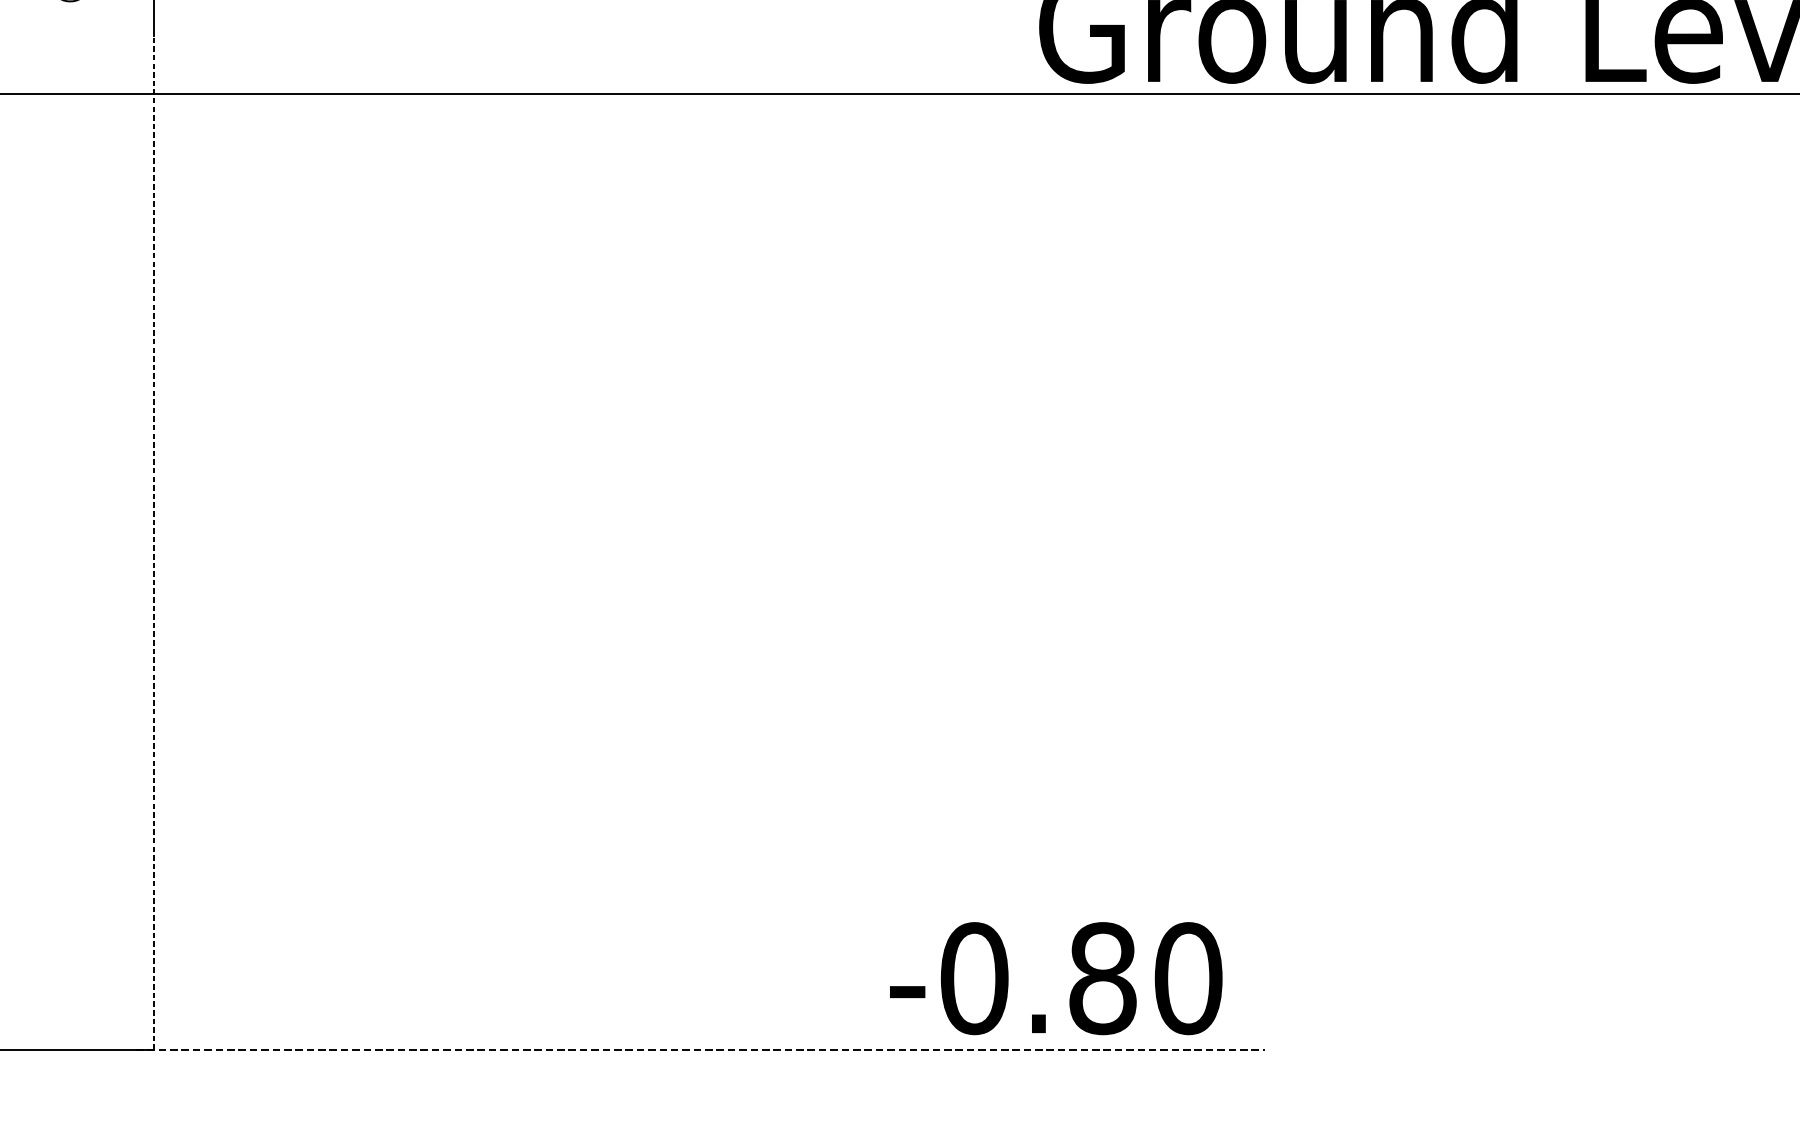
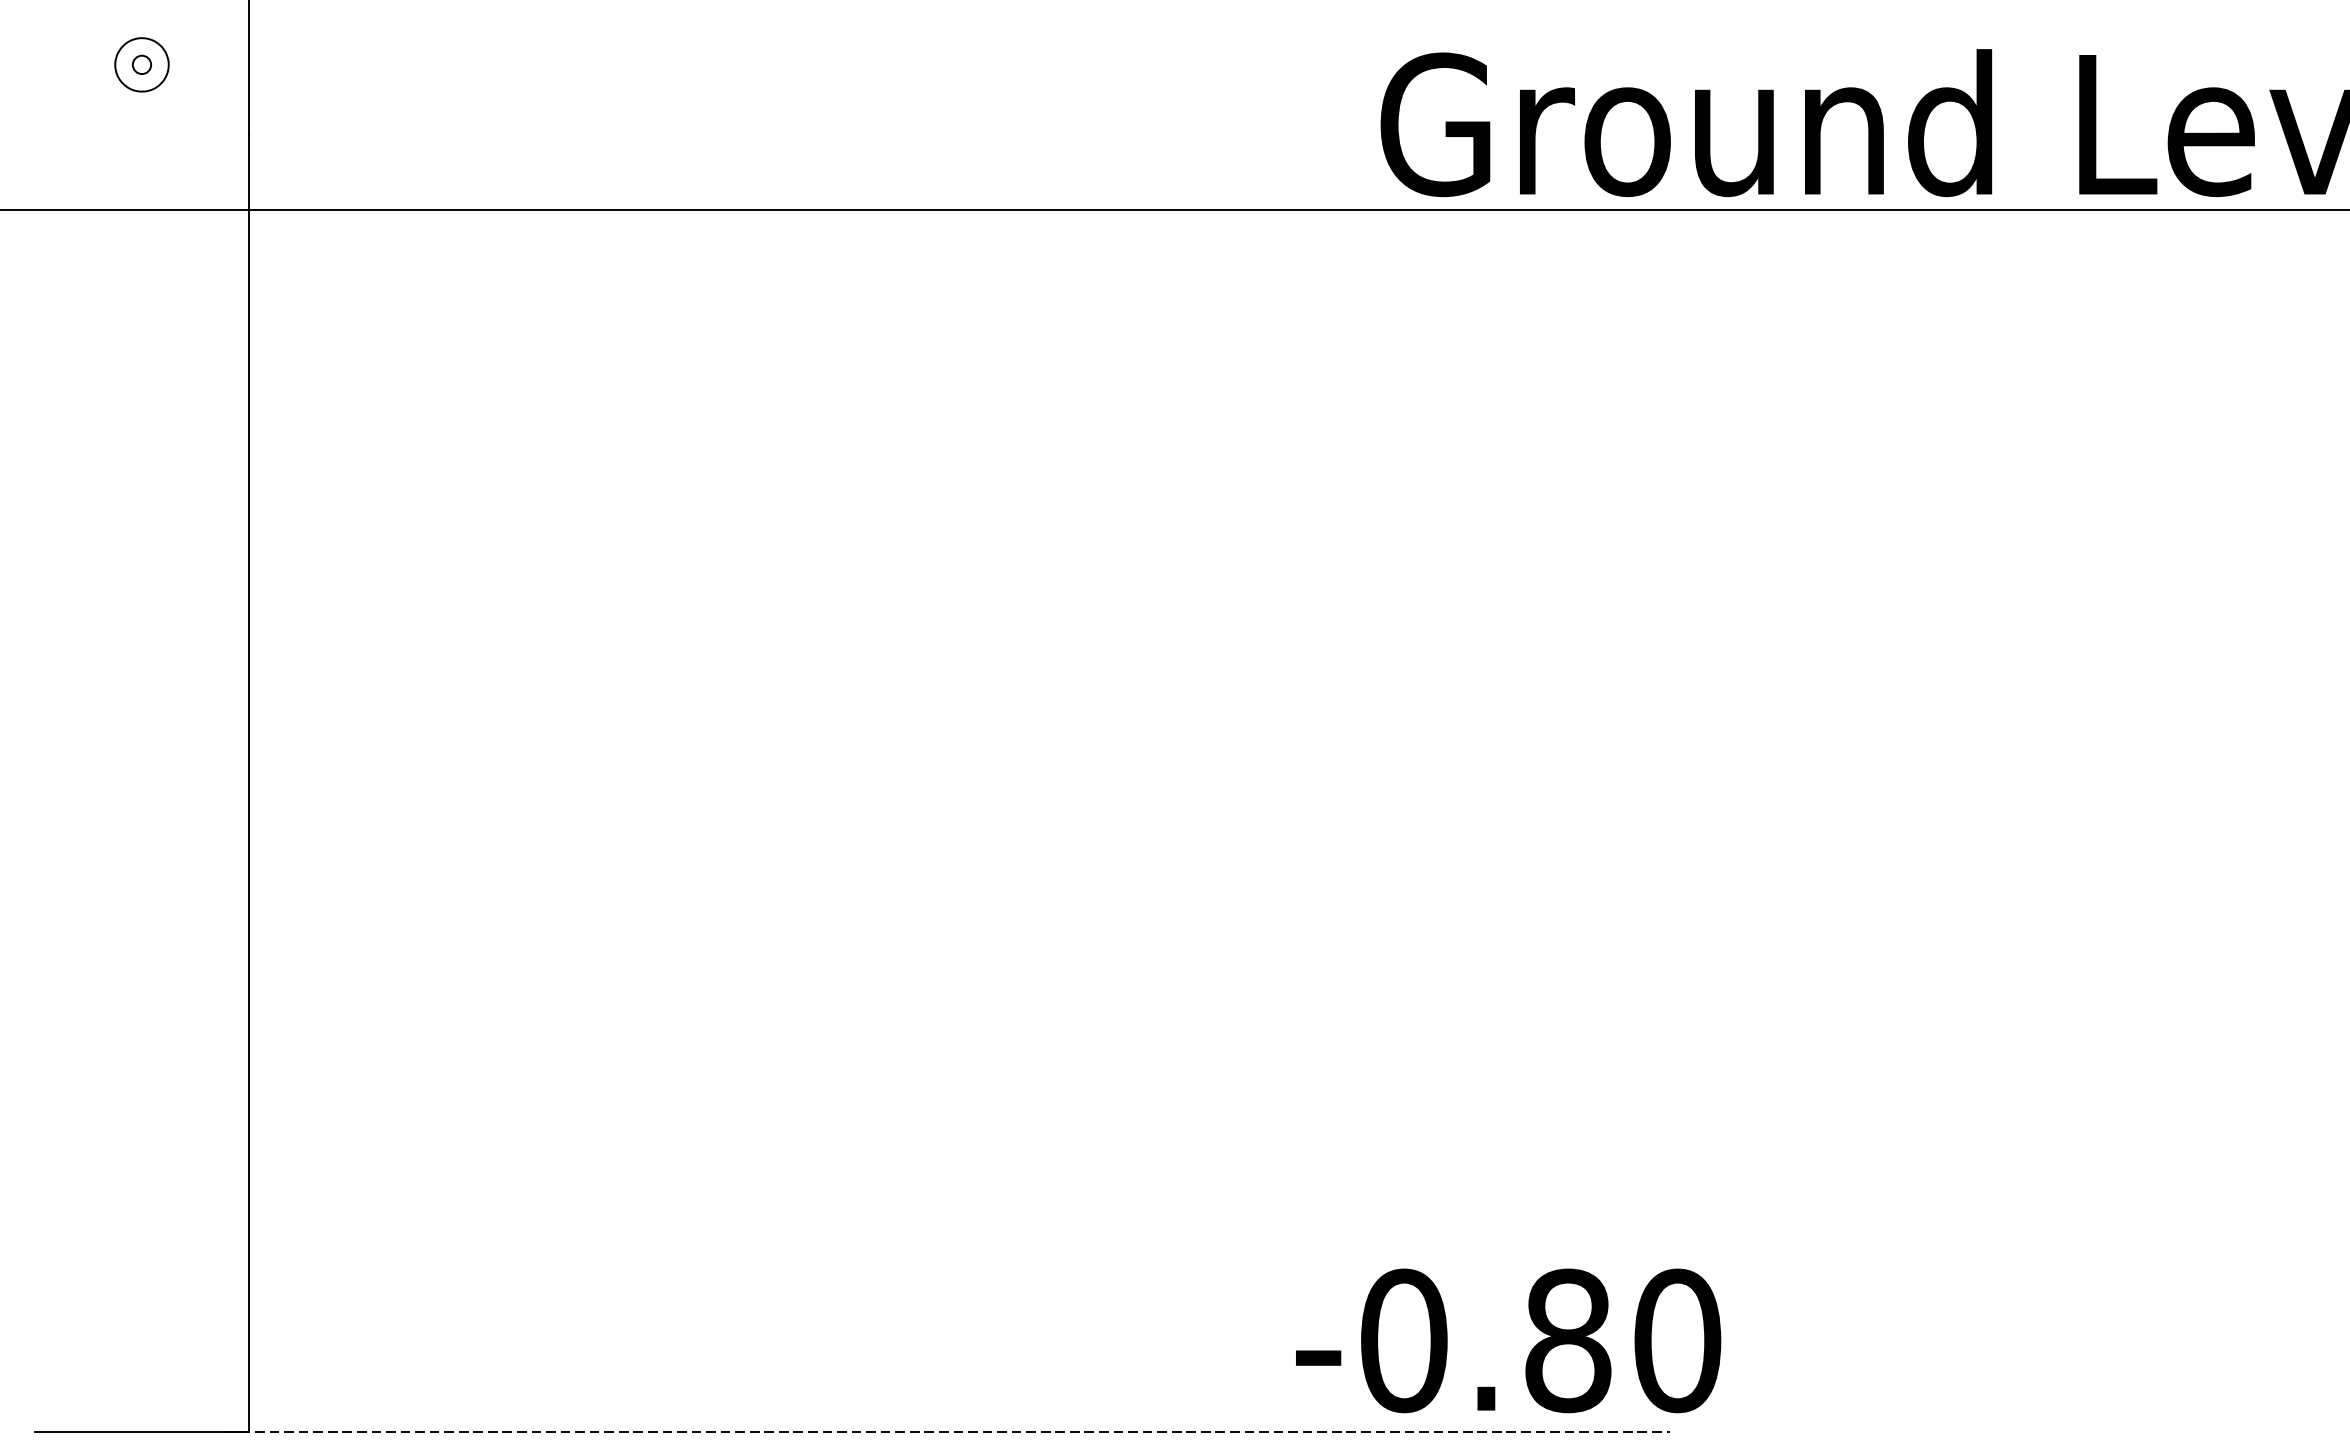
line: (153, 542) -> (248, 783), dashed -> solid
text: (1056, 978) -> (1508, 1340), moved

